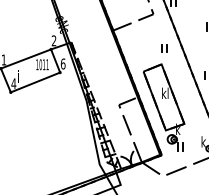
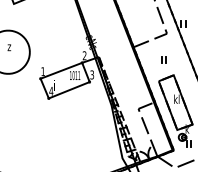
part: (163, 47) -> (163, 59), moved
text: (63, 63) -> (92, 74), 6 -> 3

